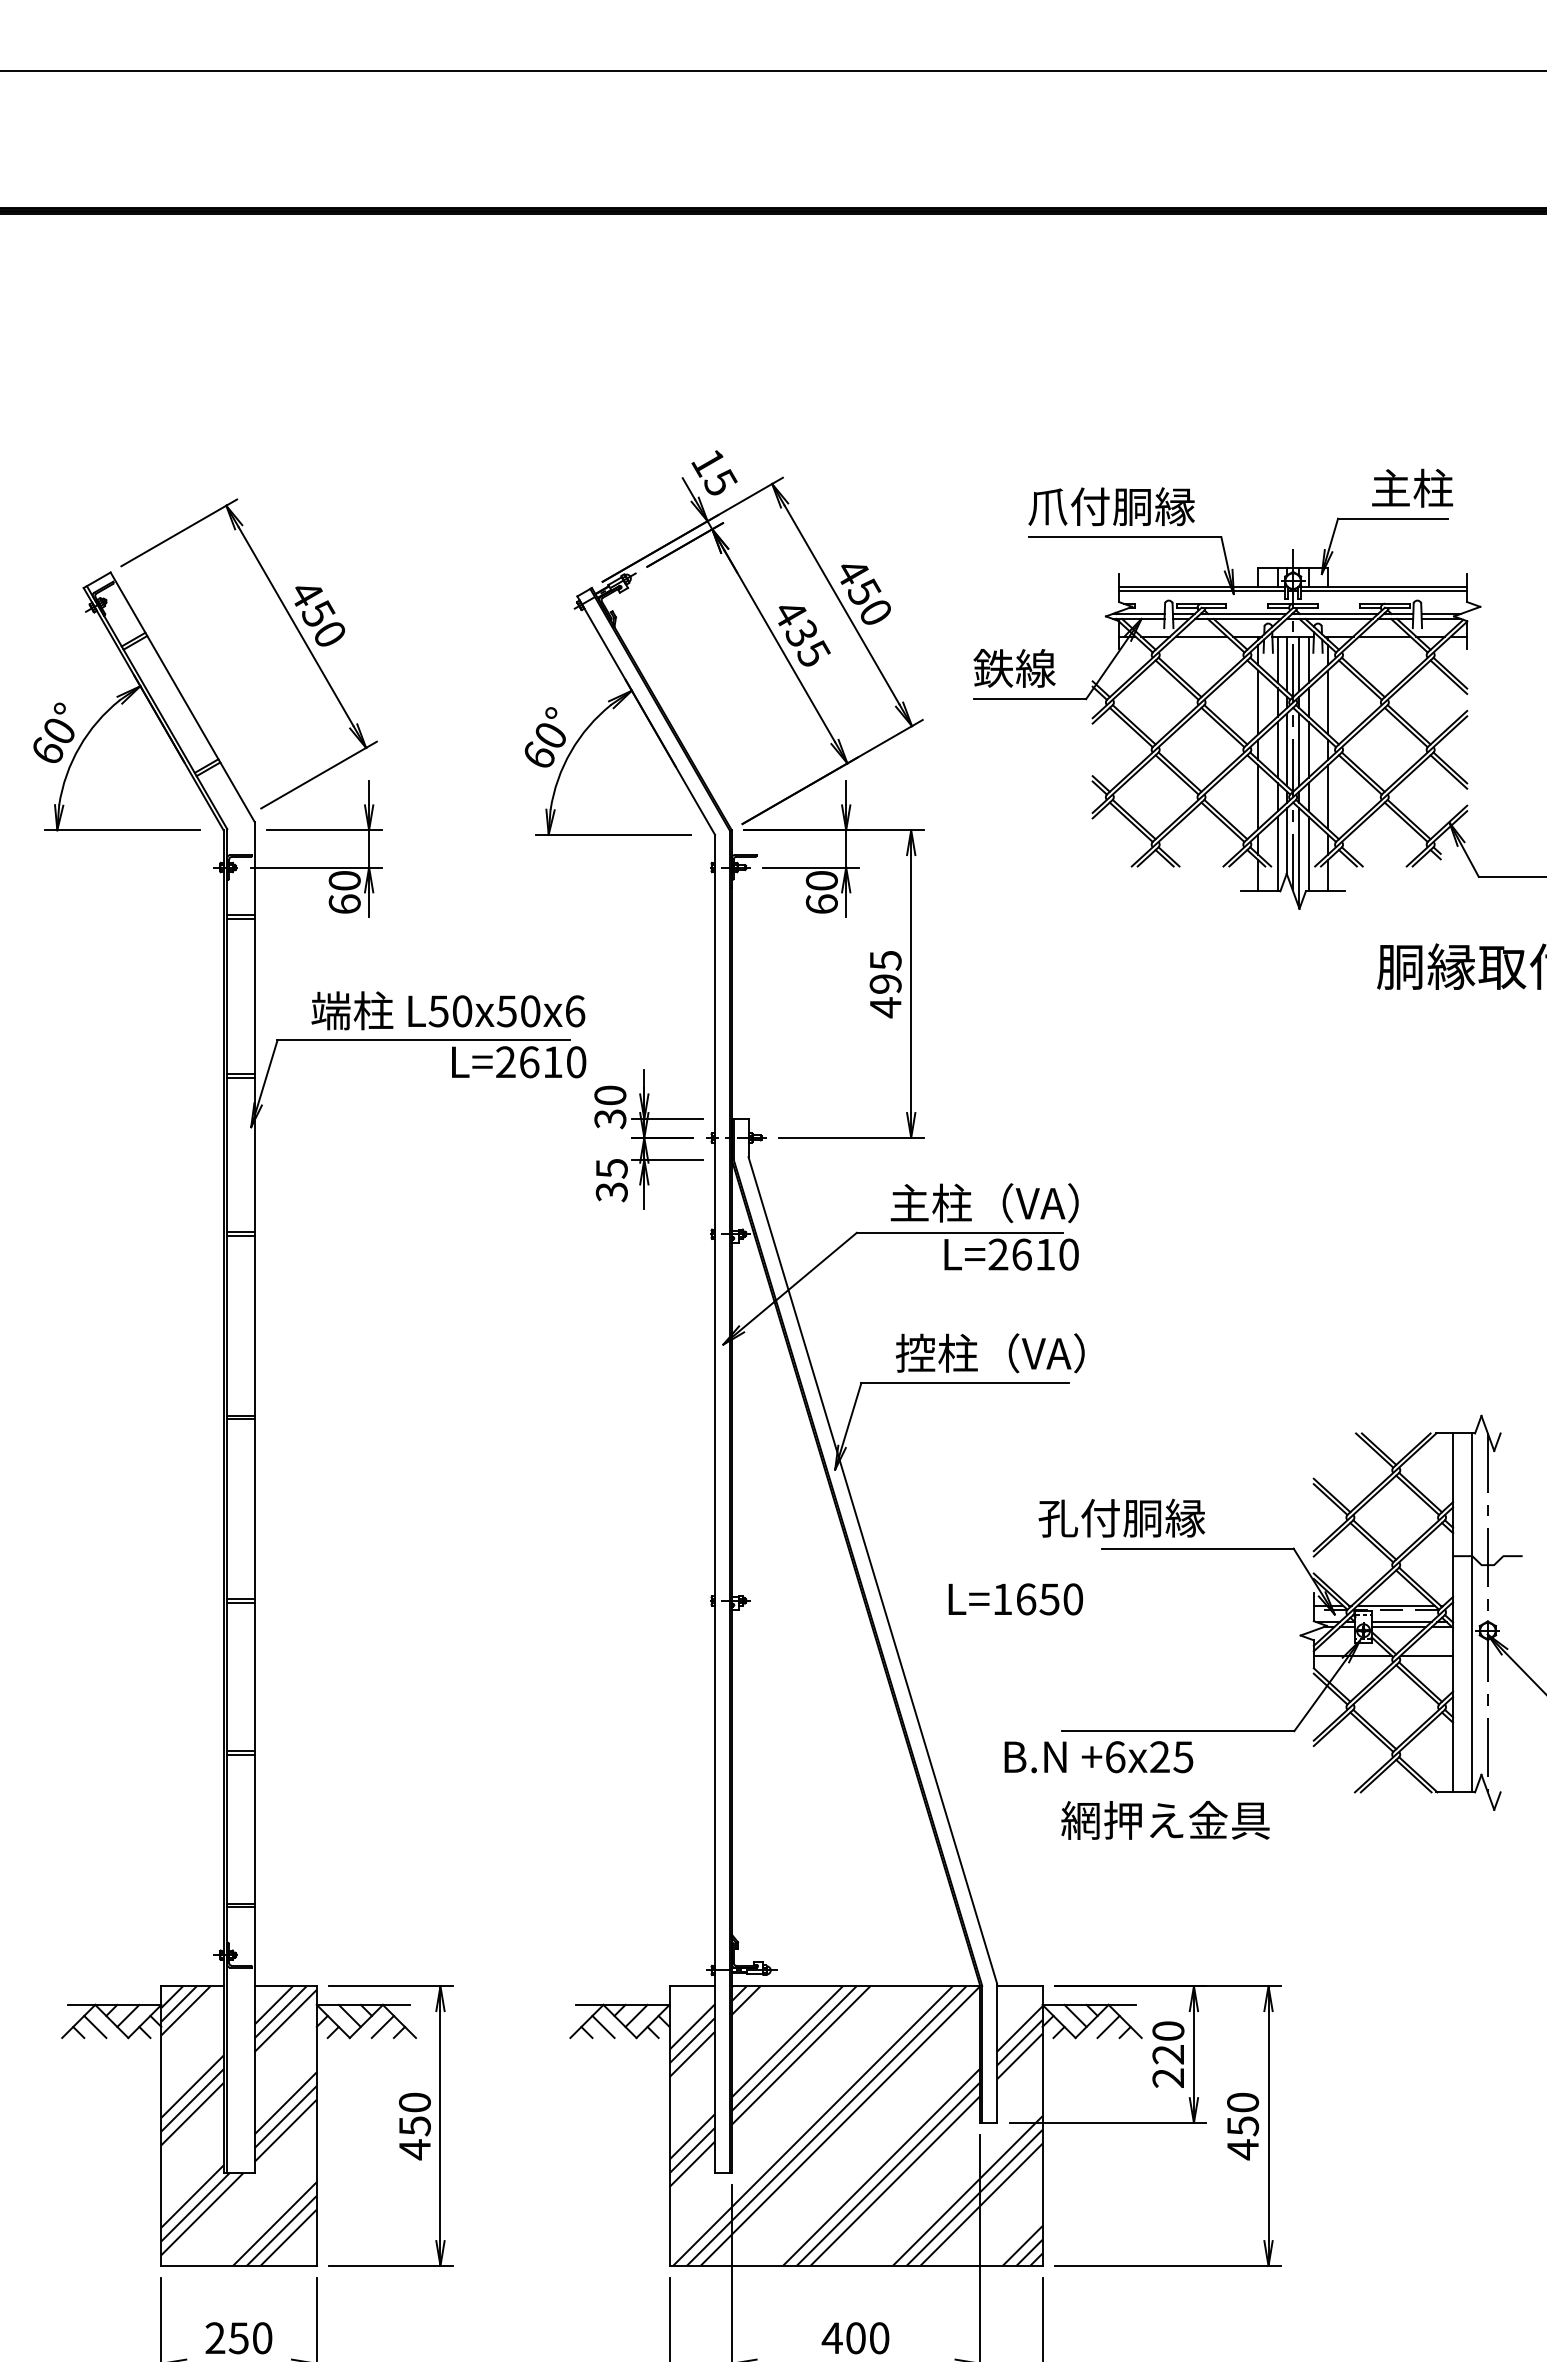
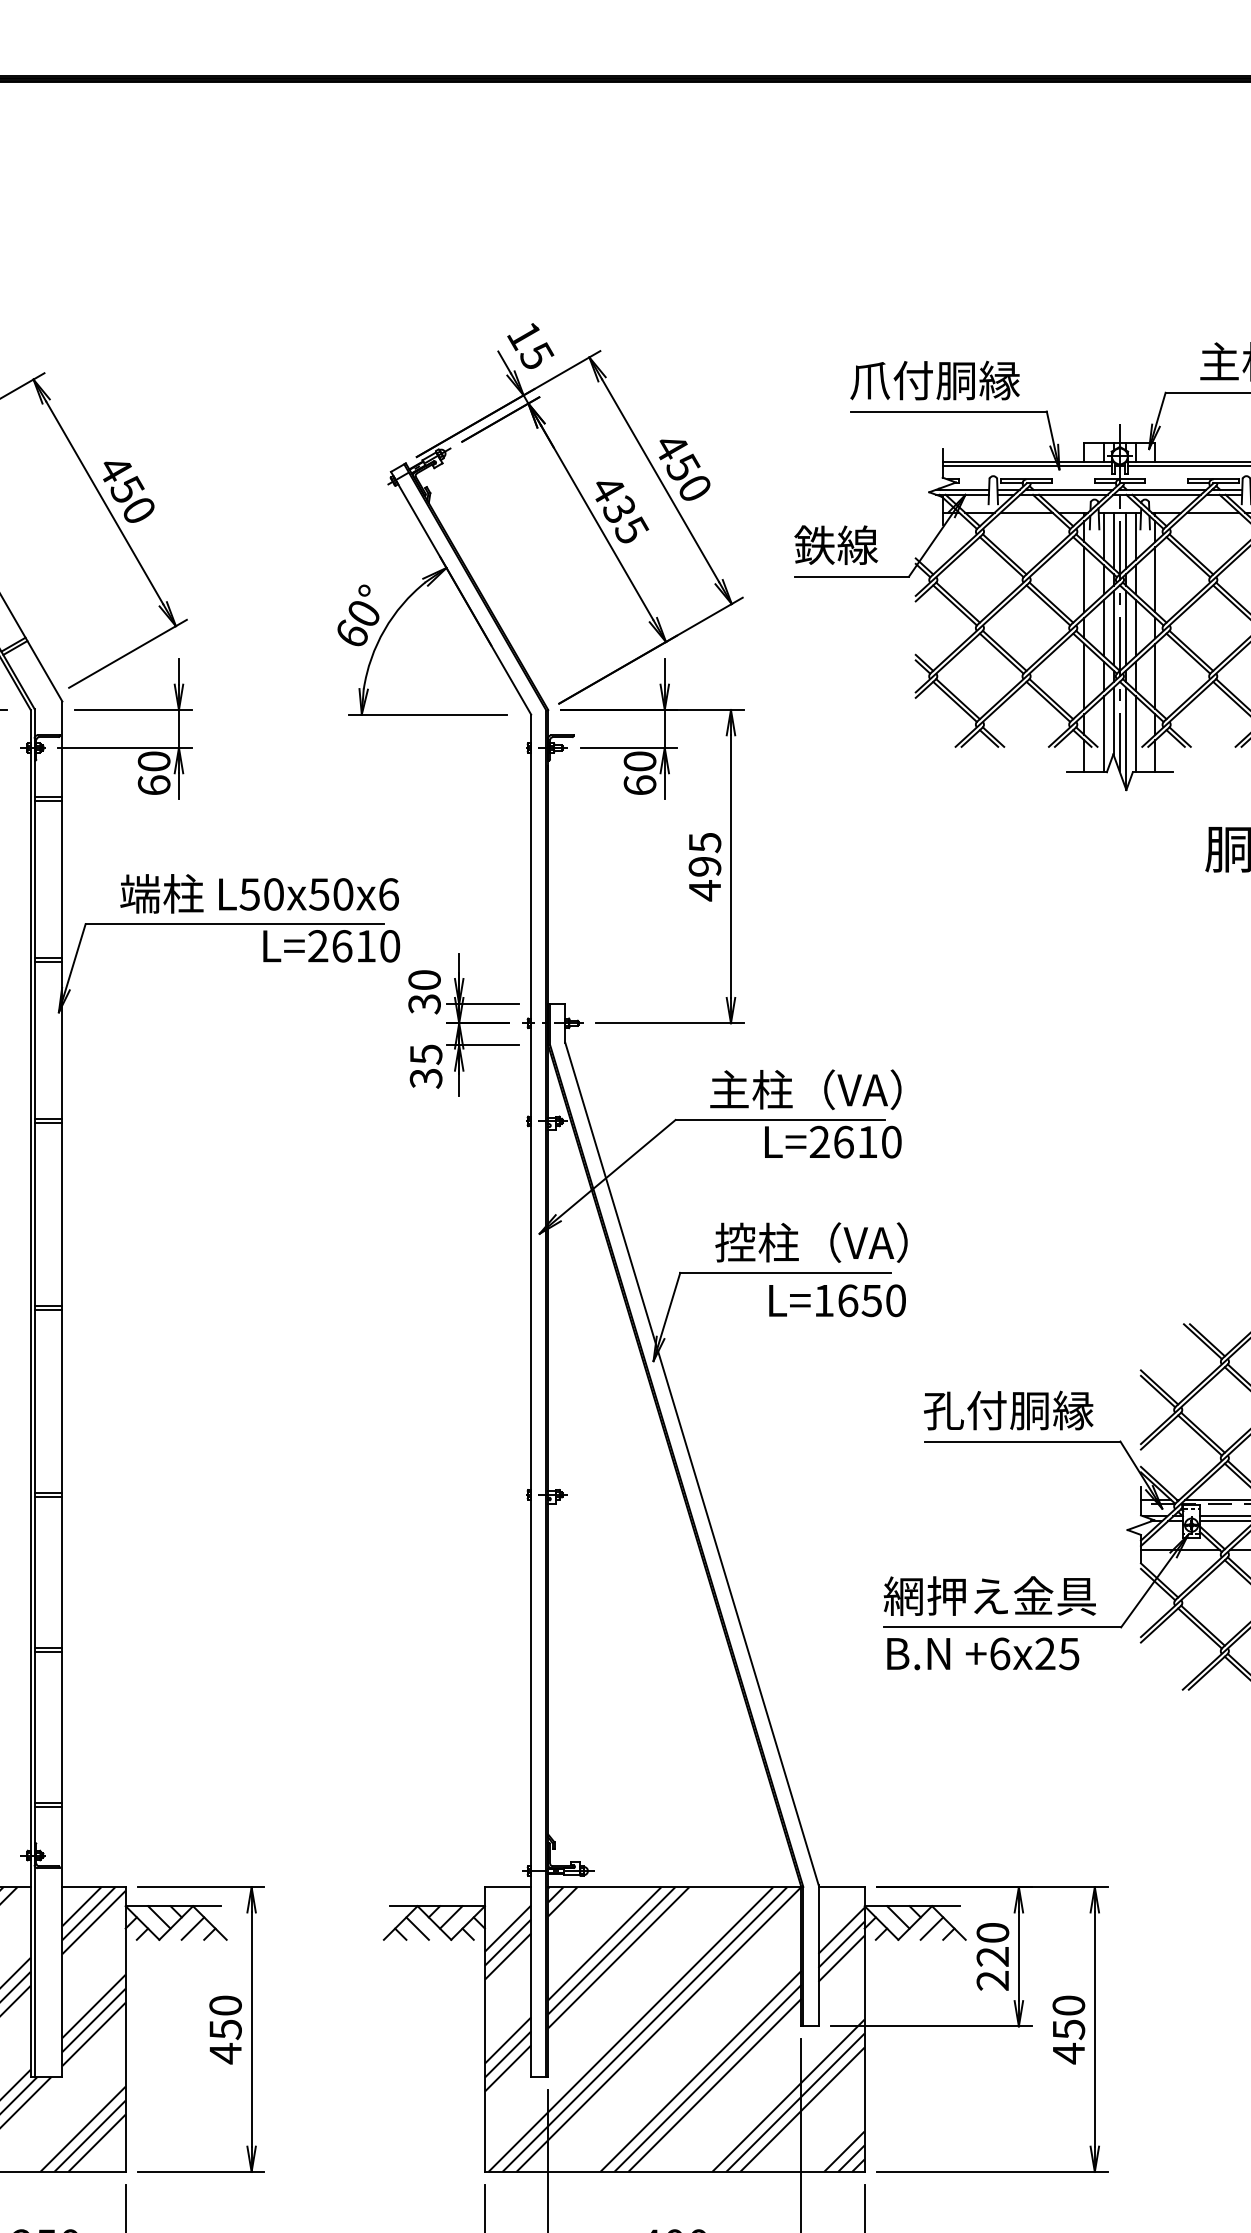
text: (1121, 1517) -> (1008, 1409), moved
text: (1015, 1599) -> (837, 1300), moved
text: (1098, 1757) -> (982, 1654), moved
text: (1165, 1819) -> (989, 1595), moved

